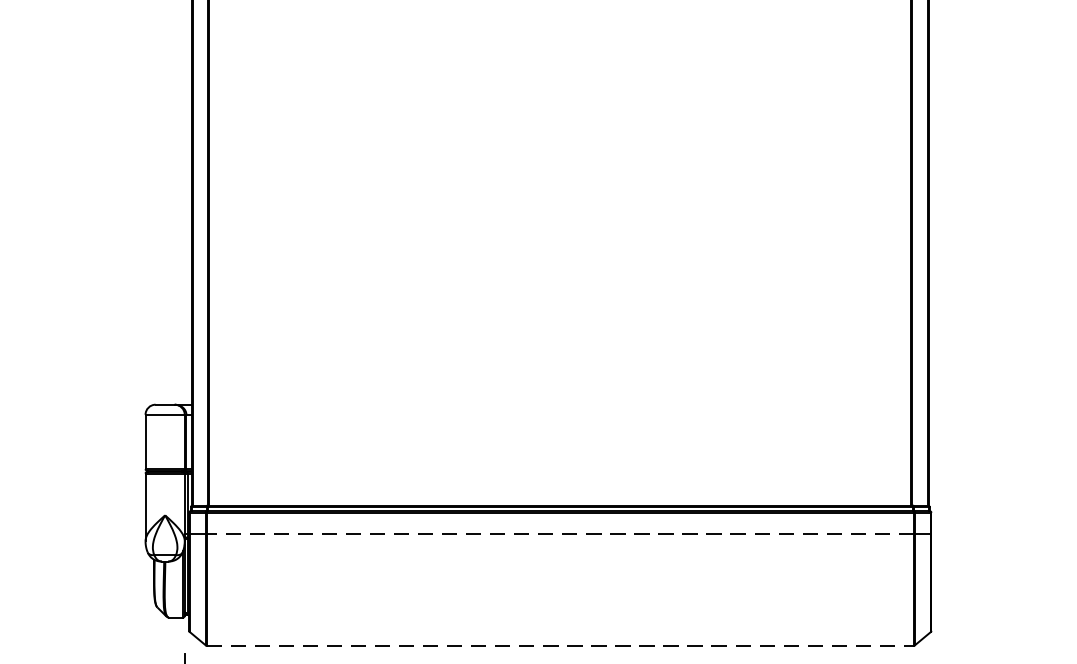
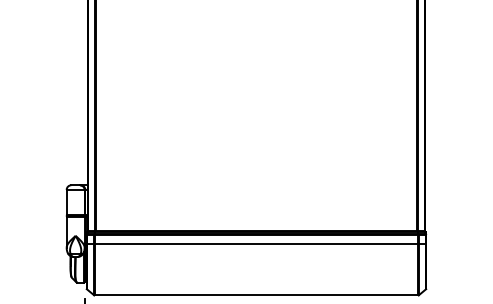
line: (560, 534) -> (256, 244), dashed -> solid
line: (560, 645) -> (256, 295), dashed -> solid

